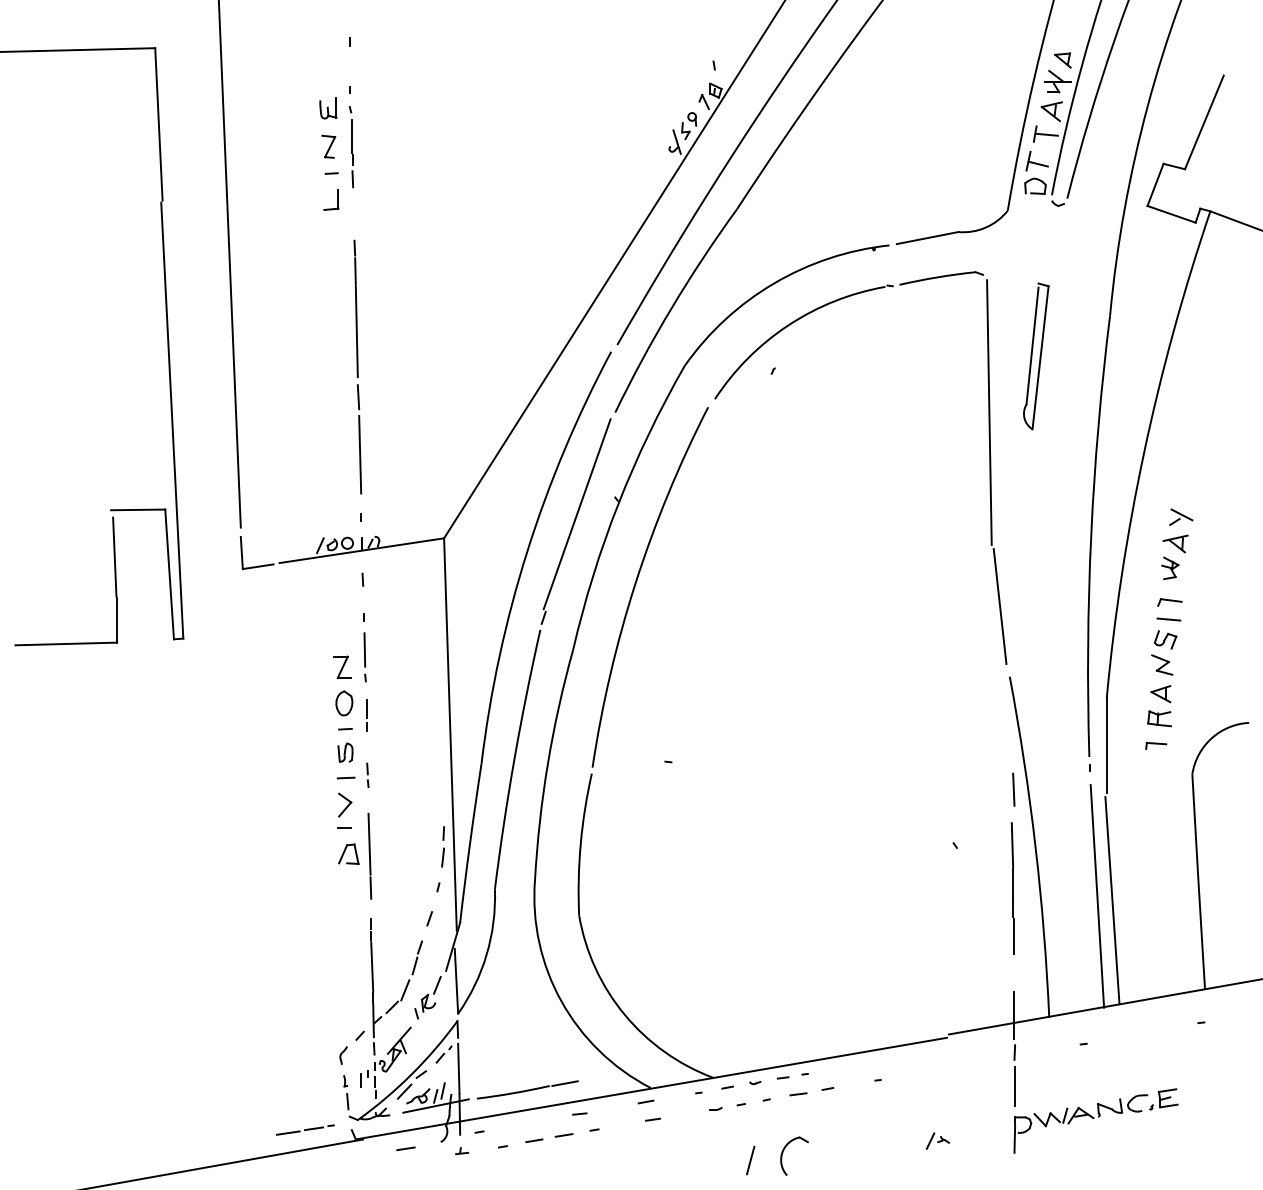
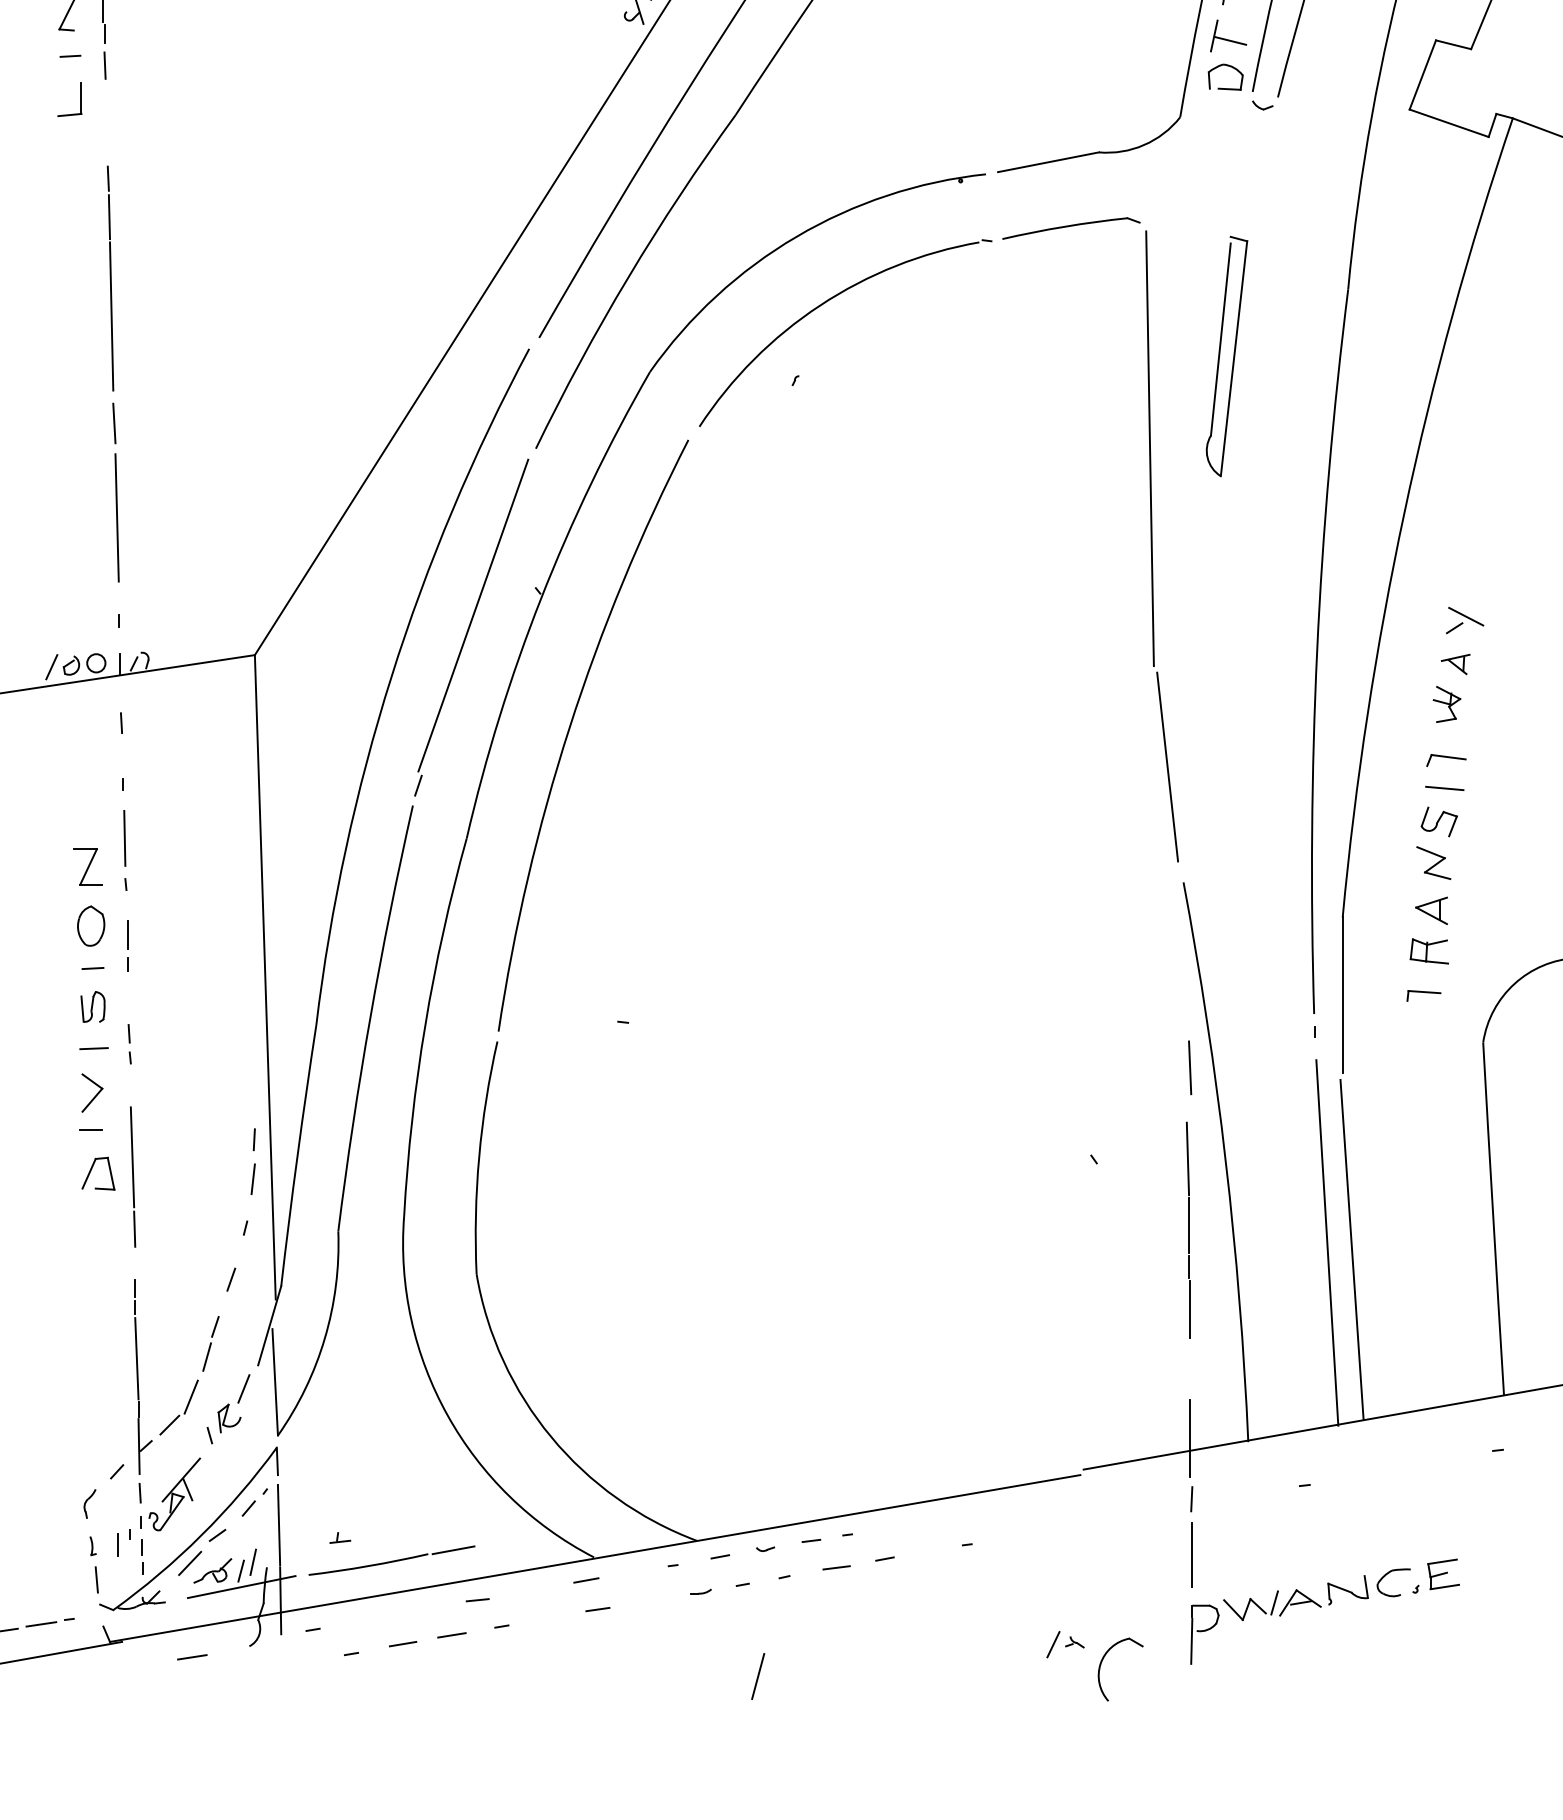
part: (1175, 543) -> (1455, 663), size x0.7
part: (784, 1150) -> (1104, 1660), moved
part: (462, 1151) -> (340, 1538), moved

